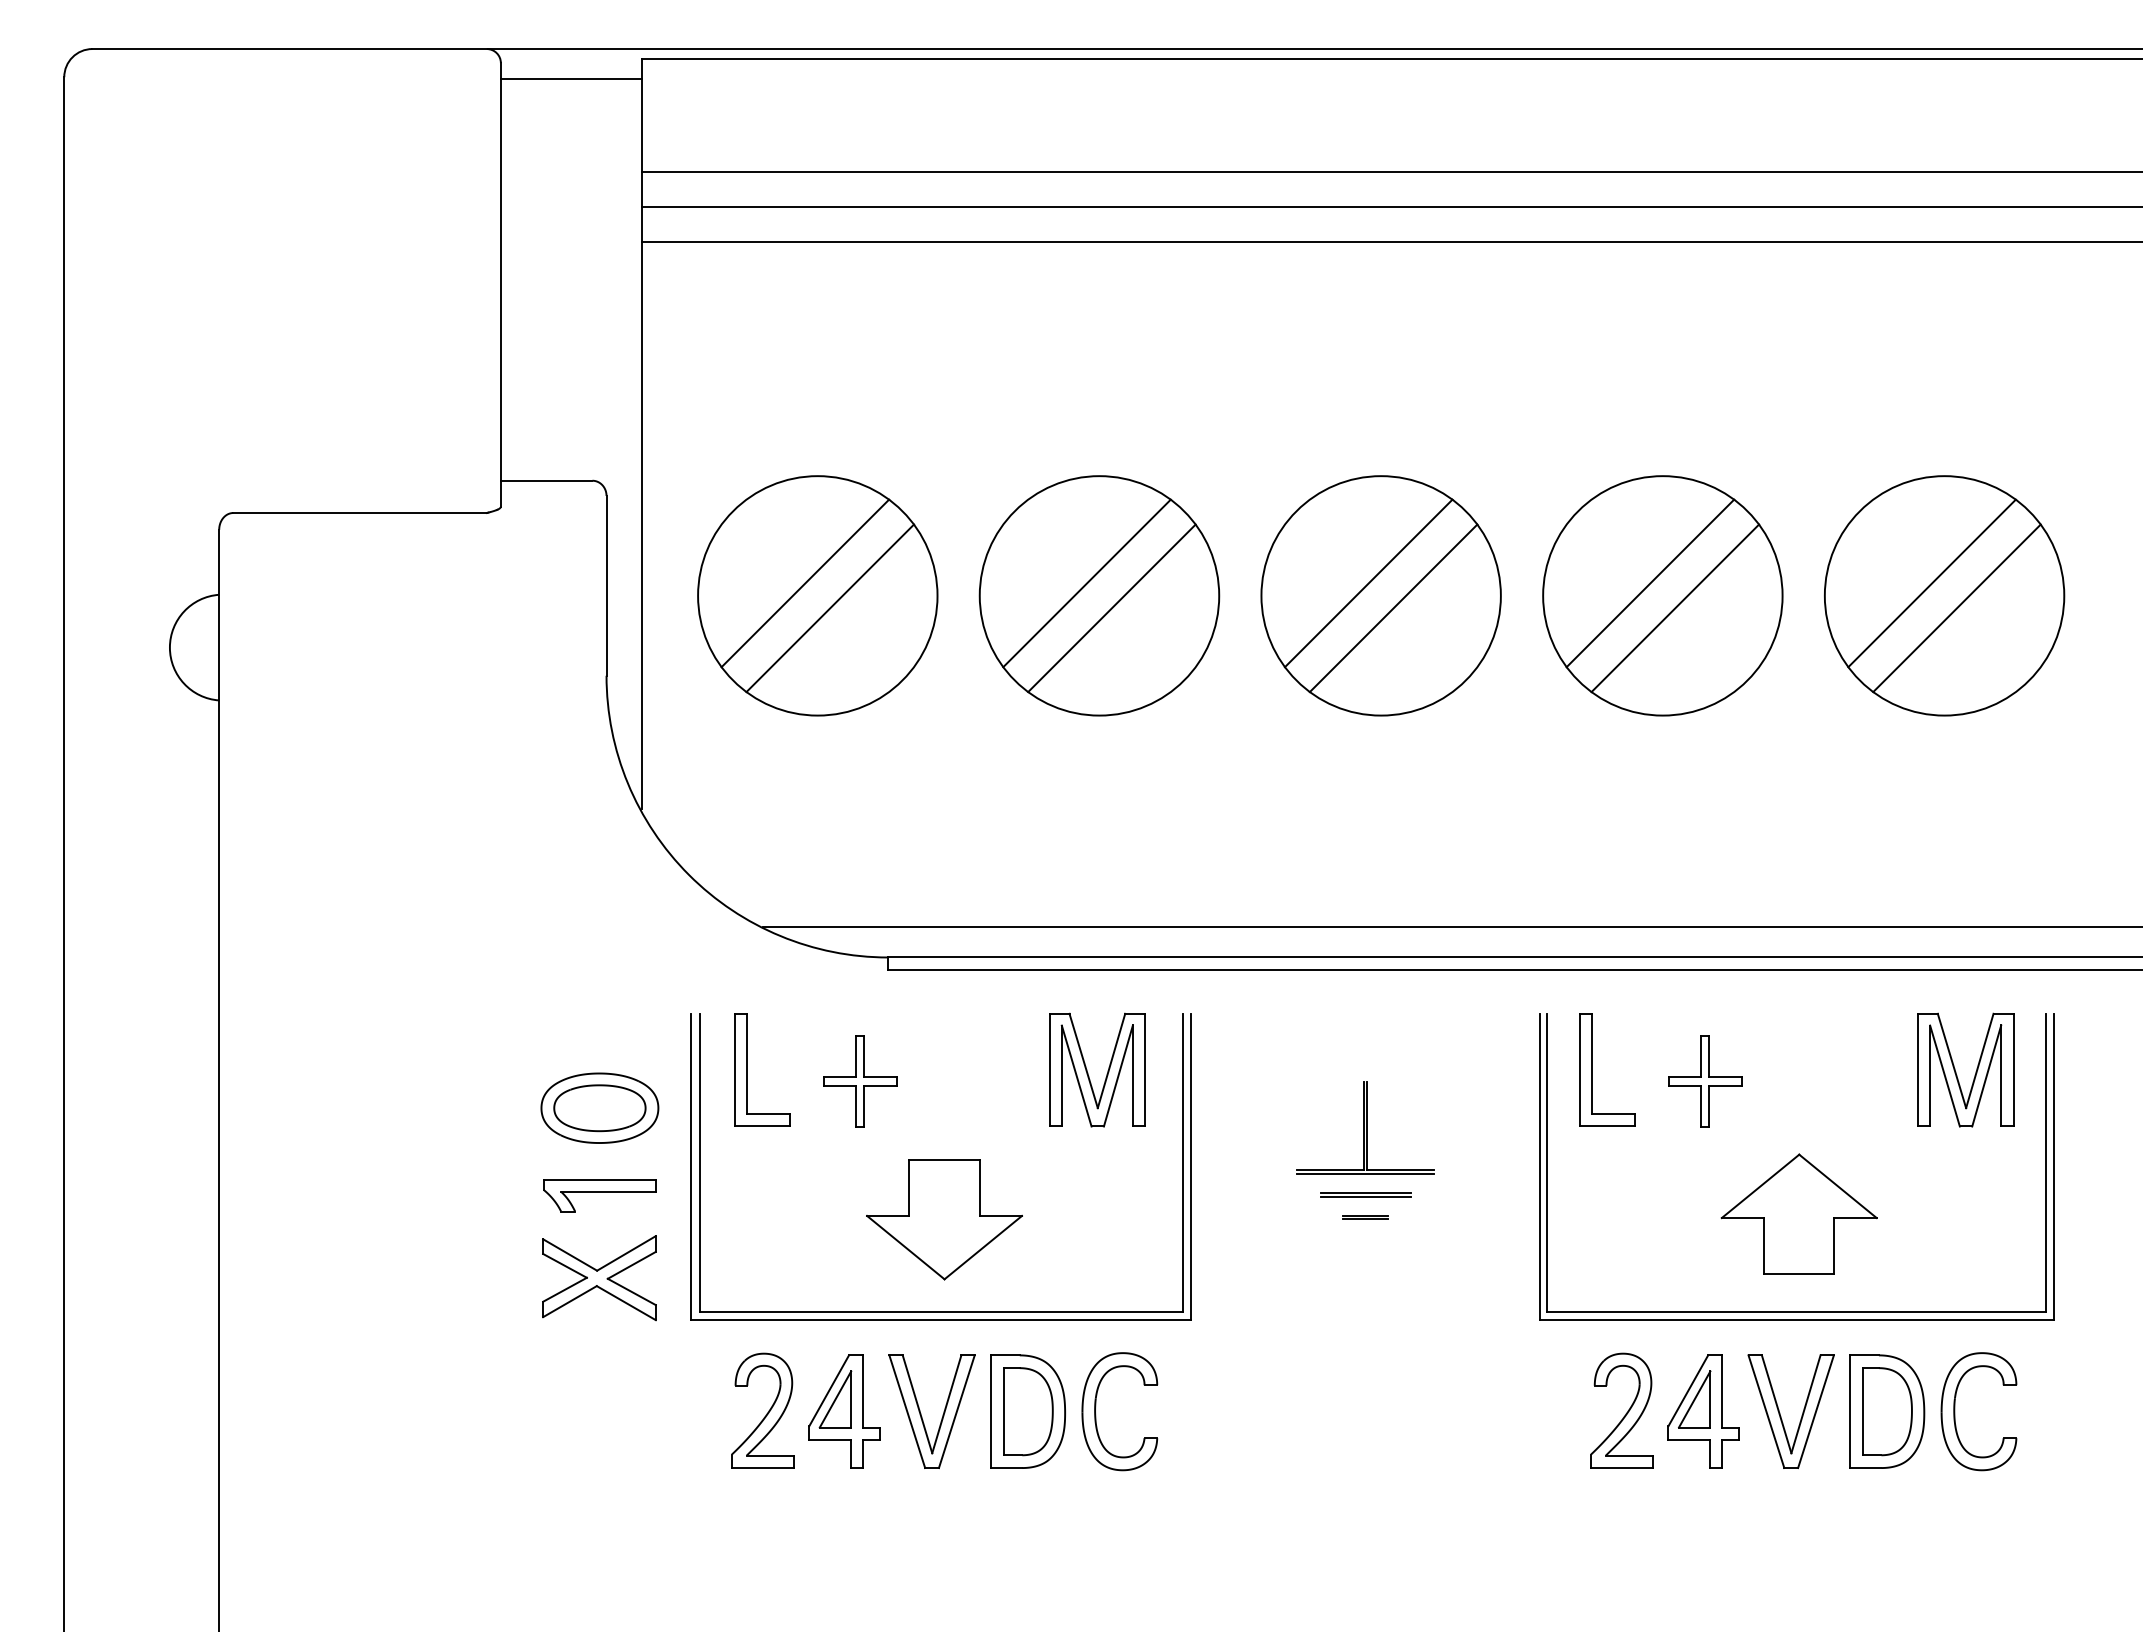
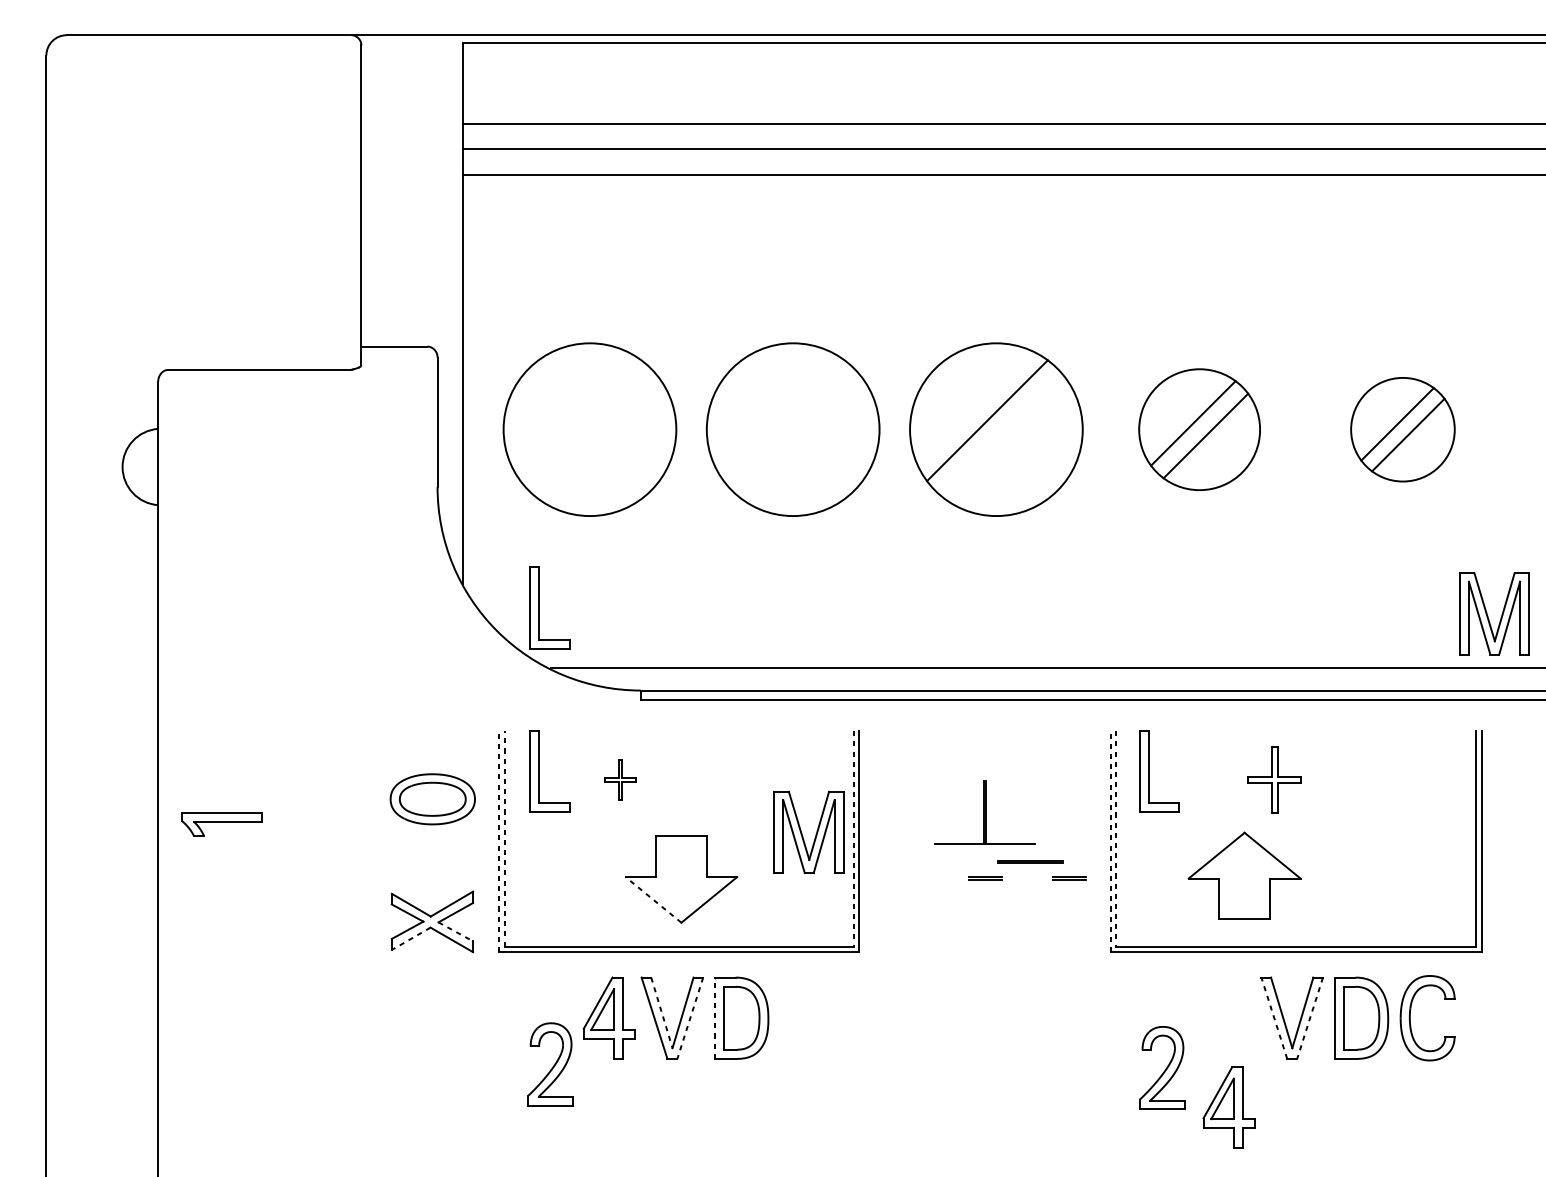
line: (570, 78) -> (411, 56), removed
line: (805, 583) -> (581, 420), removed
line: (1086, 583) -> (783, 420), removed
part: (1662, 595) -> (1199, 429), size x0.7
part: (1944, 595) -> (1402, 429), size x0.6
line: (829, 608) -> (598, 438), removed
line: (1111, 608) -> (801, 438), removed
line: (1393, 608) -> (1005, 438), removed
part: (747, 842) -> (539, 607), added
part: (1956, 1071) -> (1487, 614), moved
part: (1088, 1072) -> (802, 834), moved
part: (860, 1081) -> (620, 780), size x0.6
part: (1705, 1081) -> (1275, 780), moved
line: (699, 1162) -> (504, 838), solid -> dashed
line: (1183, 1163) -> (853, 839), solid -> dashed
line: (1547, 1163) -> (1116, 839), solid -> dashed
line: (691, 1166) -> (498, 841), solid -> dashed
line: (1539, 1166) -> (1110, 841), solid -> dashed
line: (1364, 1173) -> (984, 846), removed
part: (1365, 1194) -> (1029, 861), moved
part: (599, 1195) -> (221, 824), moved
part: (1798, 1213) -> (1244, 875), moved
line: (1482, 1216) -> (1069, 877), added
line: (905, 1247) -> (653, 899), solid -> dashed
line: (632, 1292) -> (456, 932), solid -> dashed
line: (569, 1301) -> (410, 938), solid -> dashed
line: (917, 1404) -> (661, 1013), solid -> dashed
part: (762, 1410) -> (550, 1064), moved
part: (1621, 1410) -> (1161, 1067), moved
line: (991, 1411) -> (715, 1018), solid -> dashed
part: (1703, 1411) -> (1228, 1107), moved
line: (1766, 1411) -> (1274, 1018), solid -> dashed
line: (956, 1412) -> (690, 1018), solid -> dashed
line: (1815, 1412) -> (1309, 1018), solid -> dashed
part: (1096, 1414) -> (791, 1020), removed

